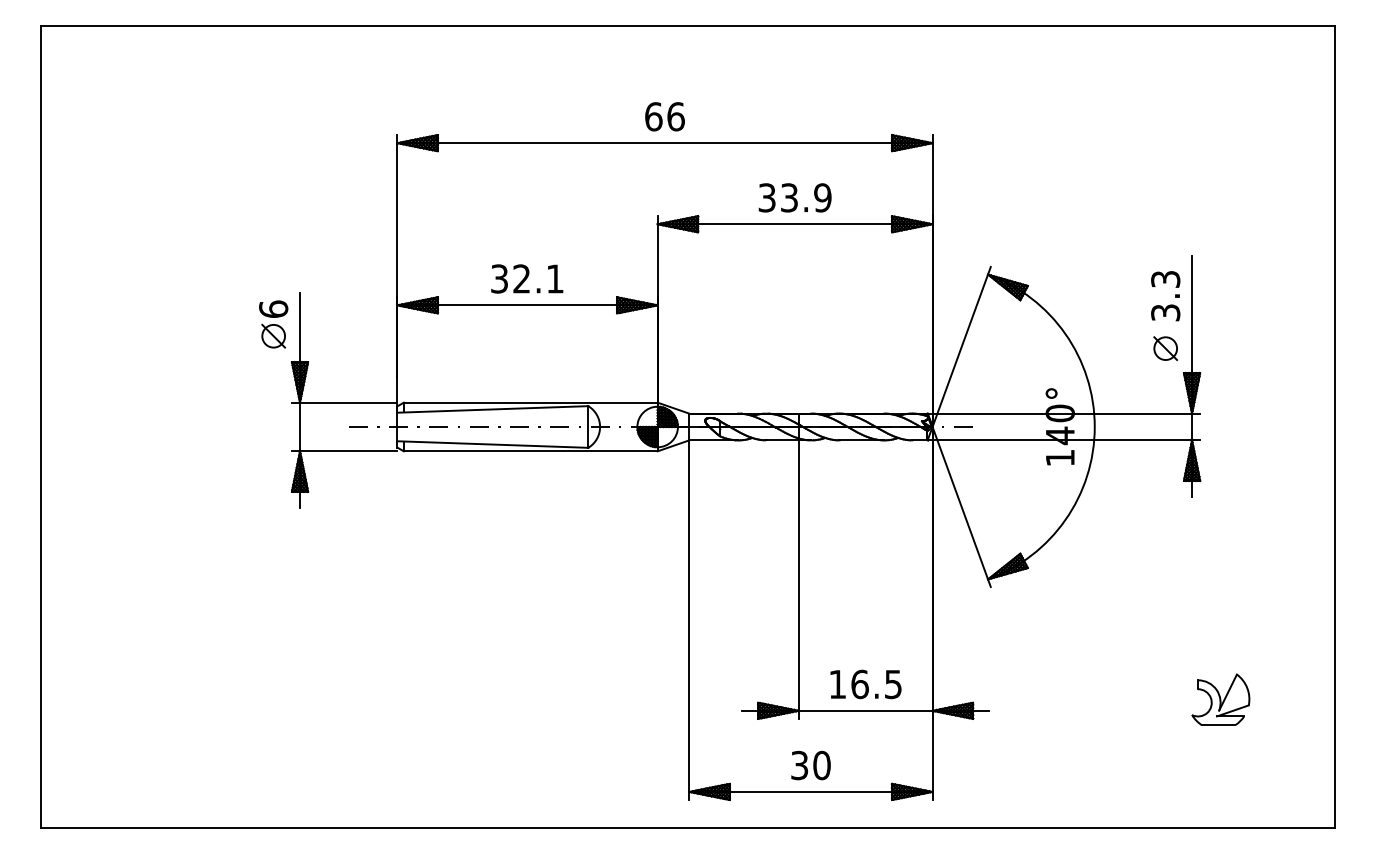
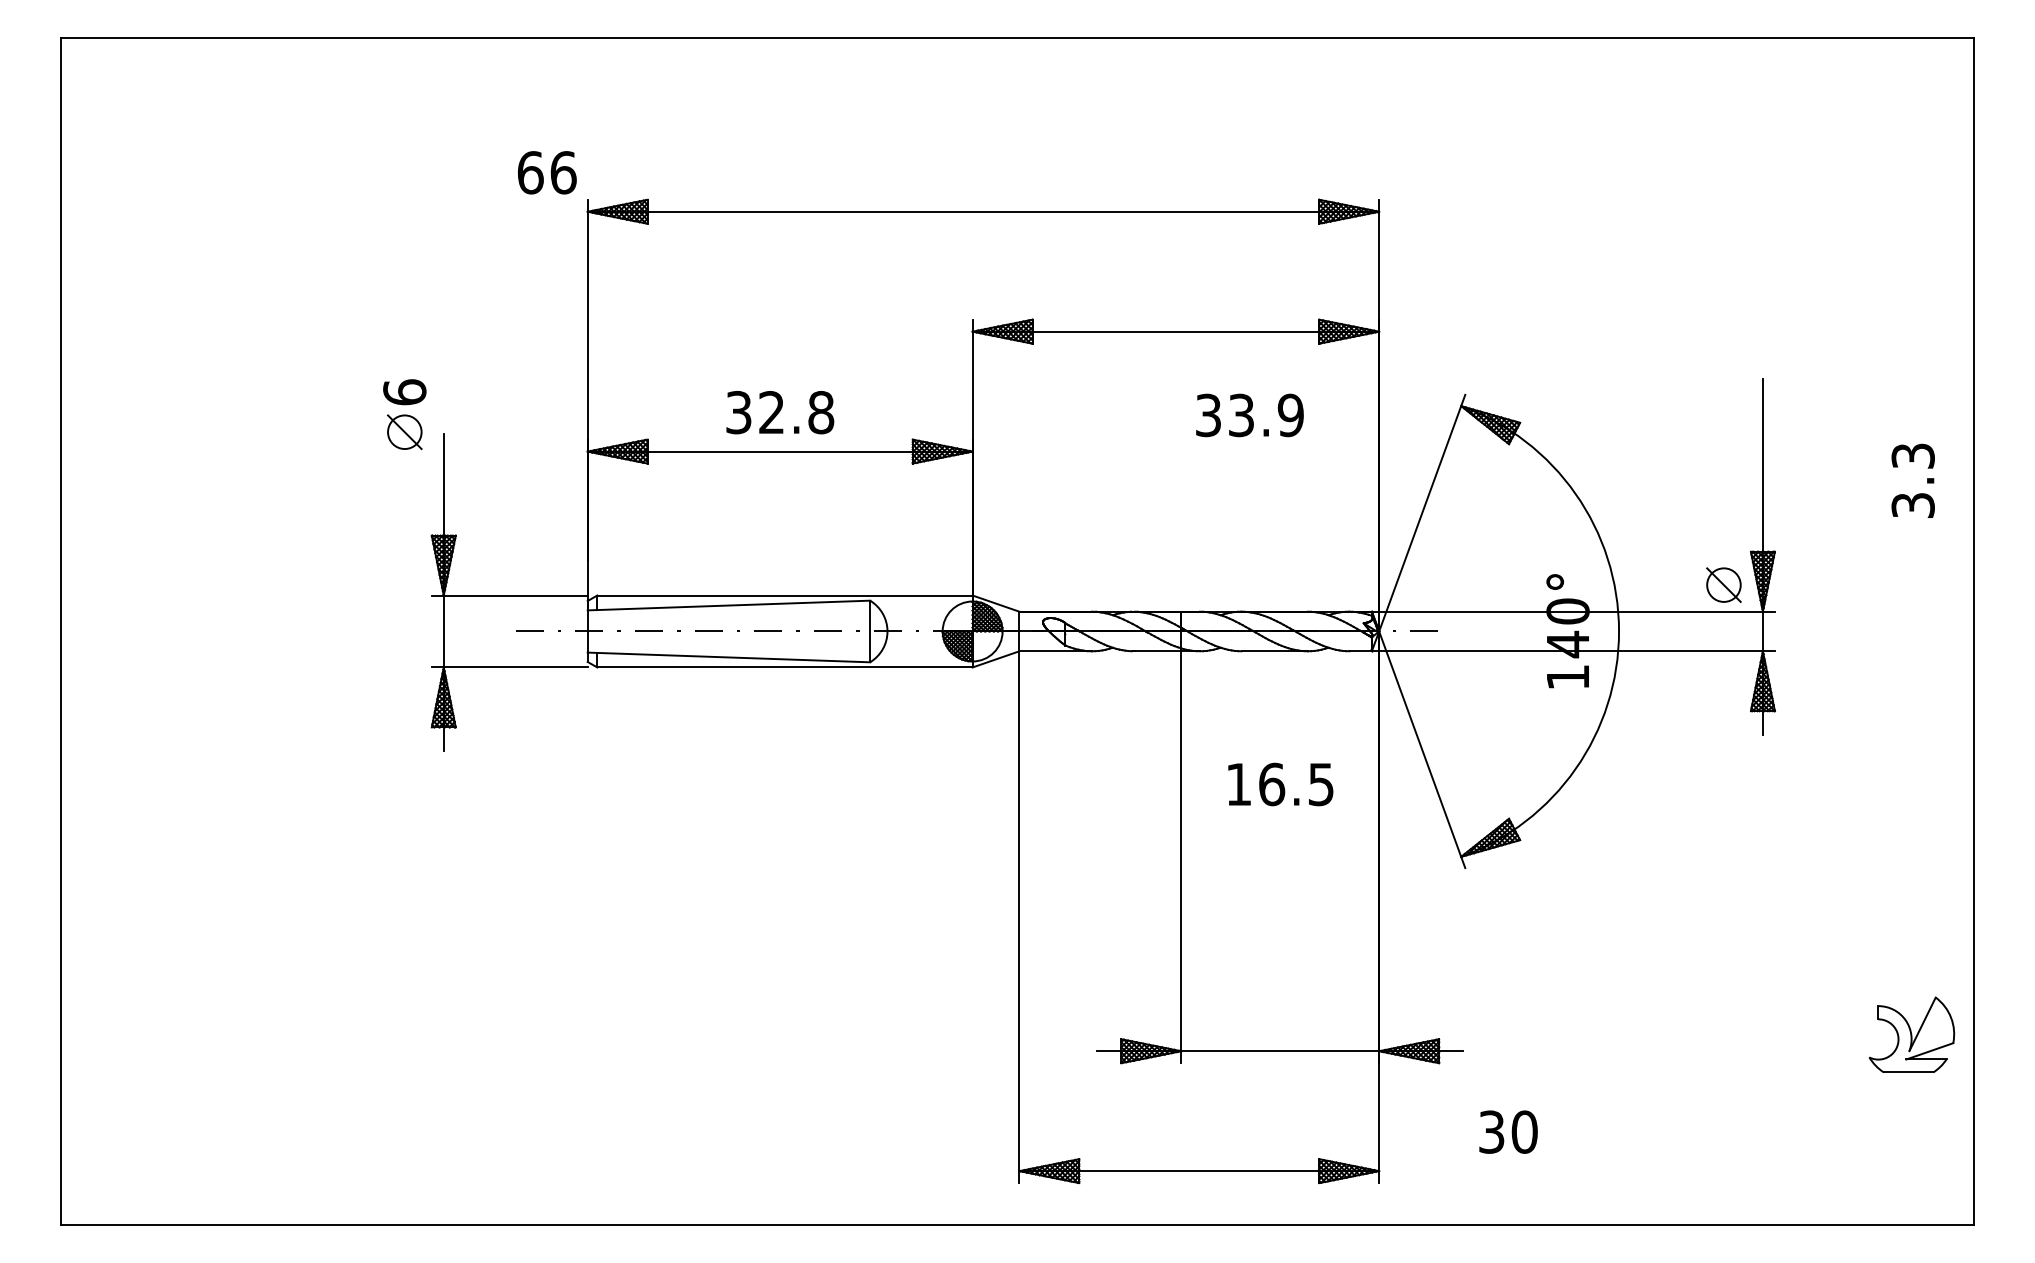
text: (664, 116) -> (546, 172), moved
text: (794, 197) -> (1248, 414), moved
text: (555, 278) -> (821, 411), 32.1 -> 32.8
text: (1165, 296) -> (1912, 481), moved
part: (273, 324) -> (404, 414), moved
part: (1165, 348) -> (1723, 584), moved
text: (865, 684) -> (1279, 784), moved
part: (1220, 699) -> (1911, 1034), moved
text: (810, 765) -> (1507, 1132), moved

